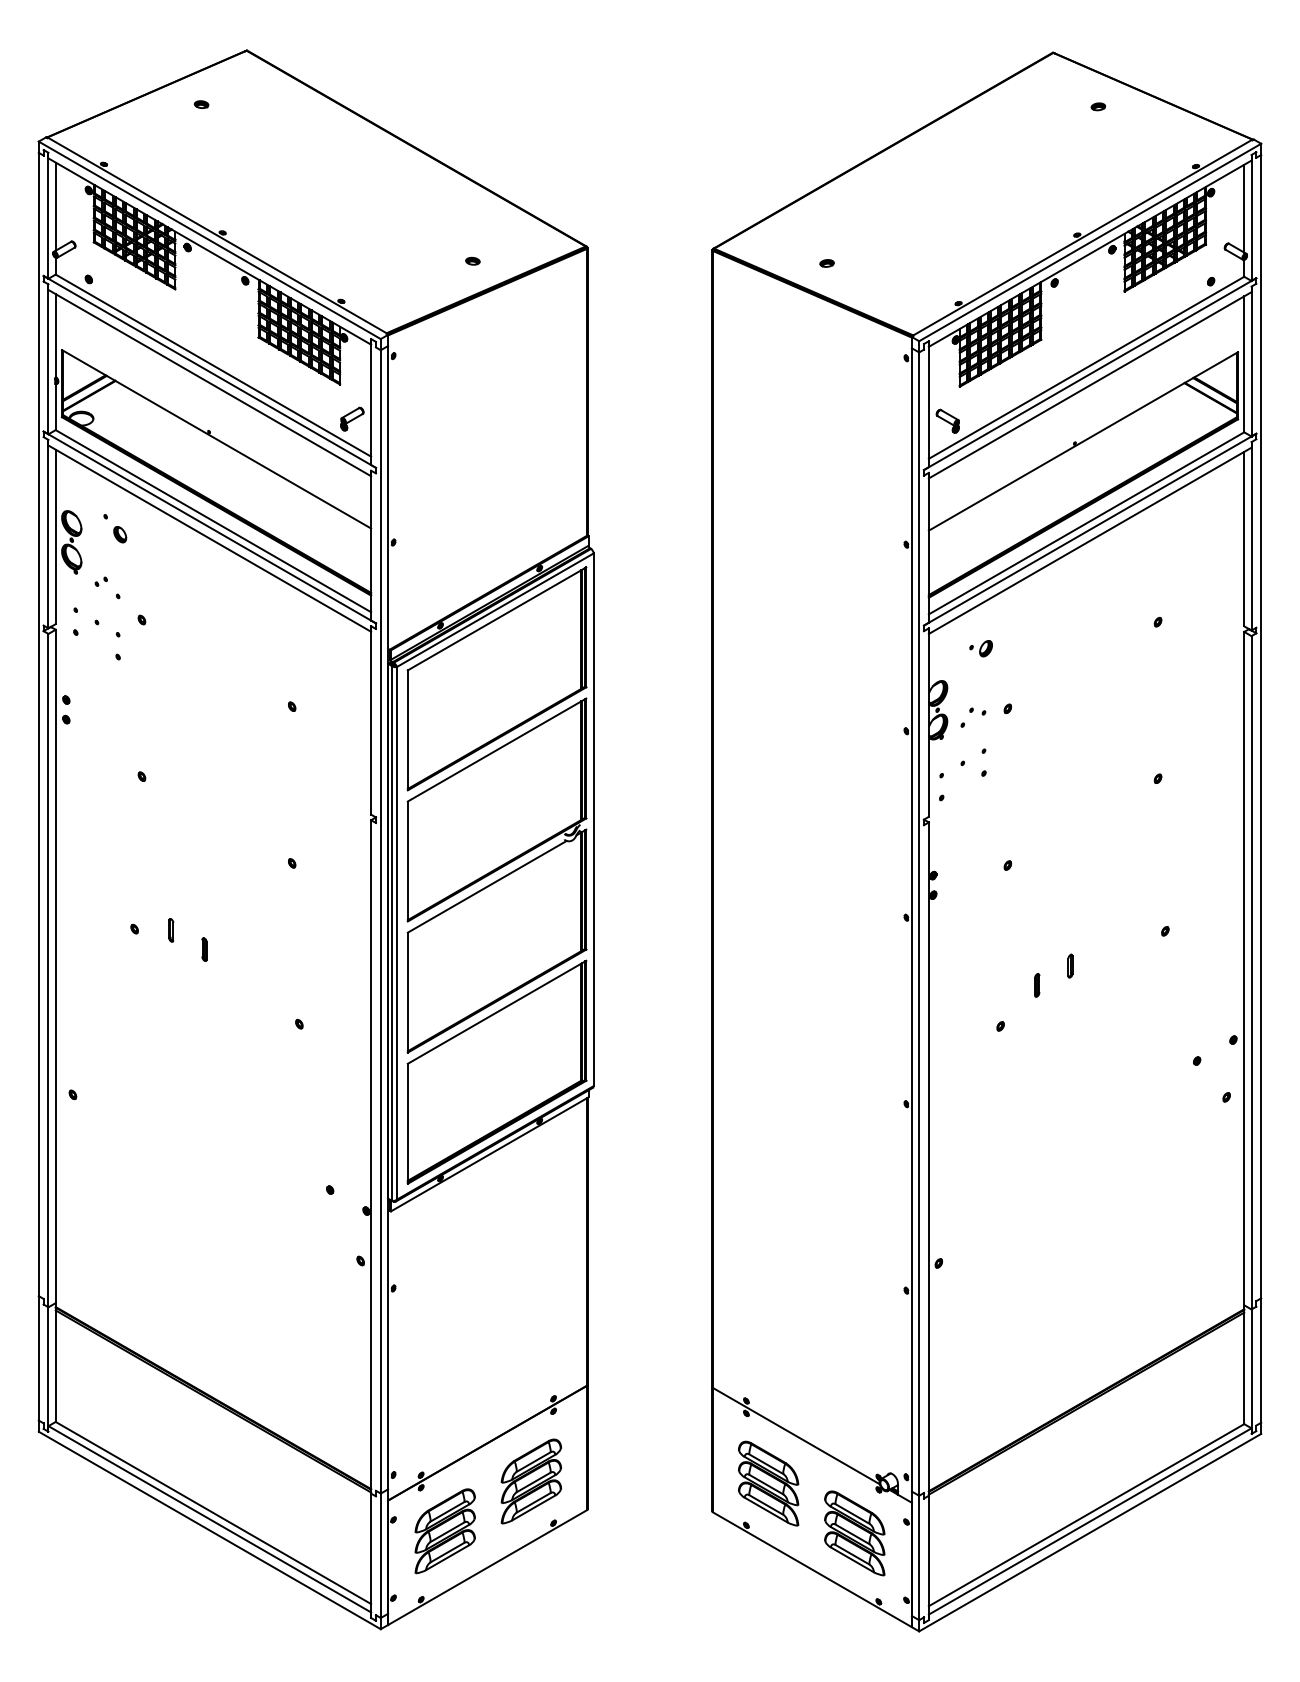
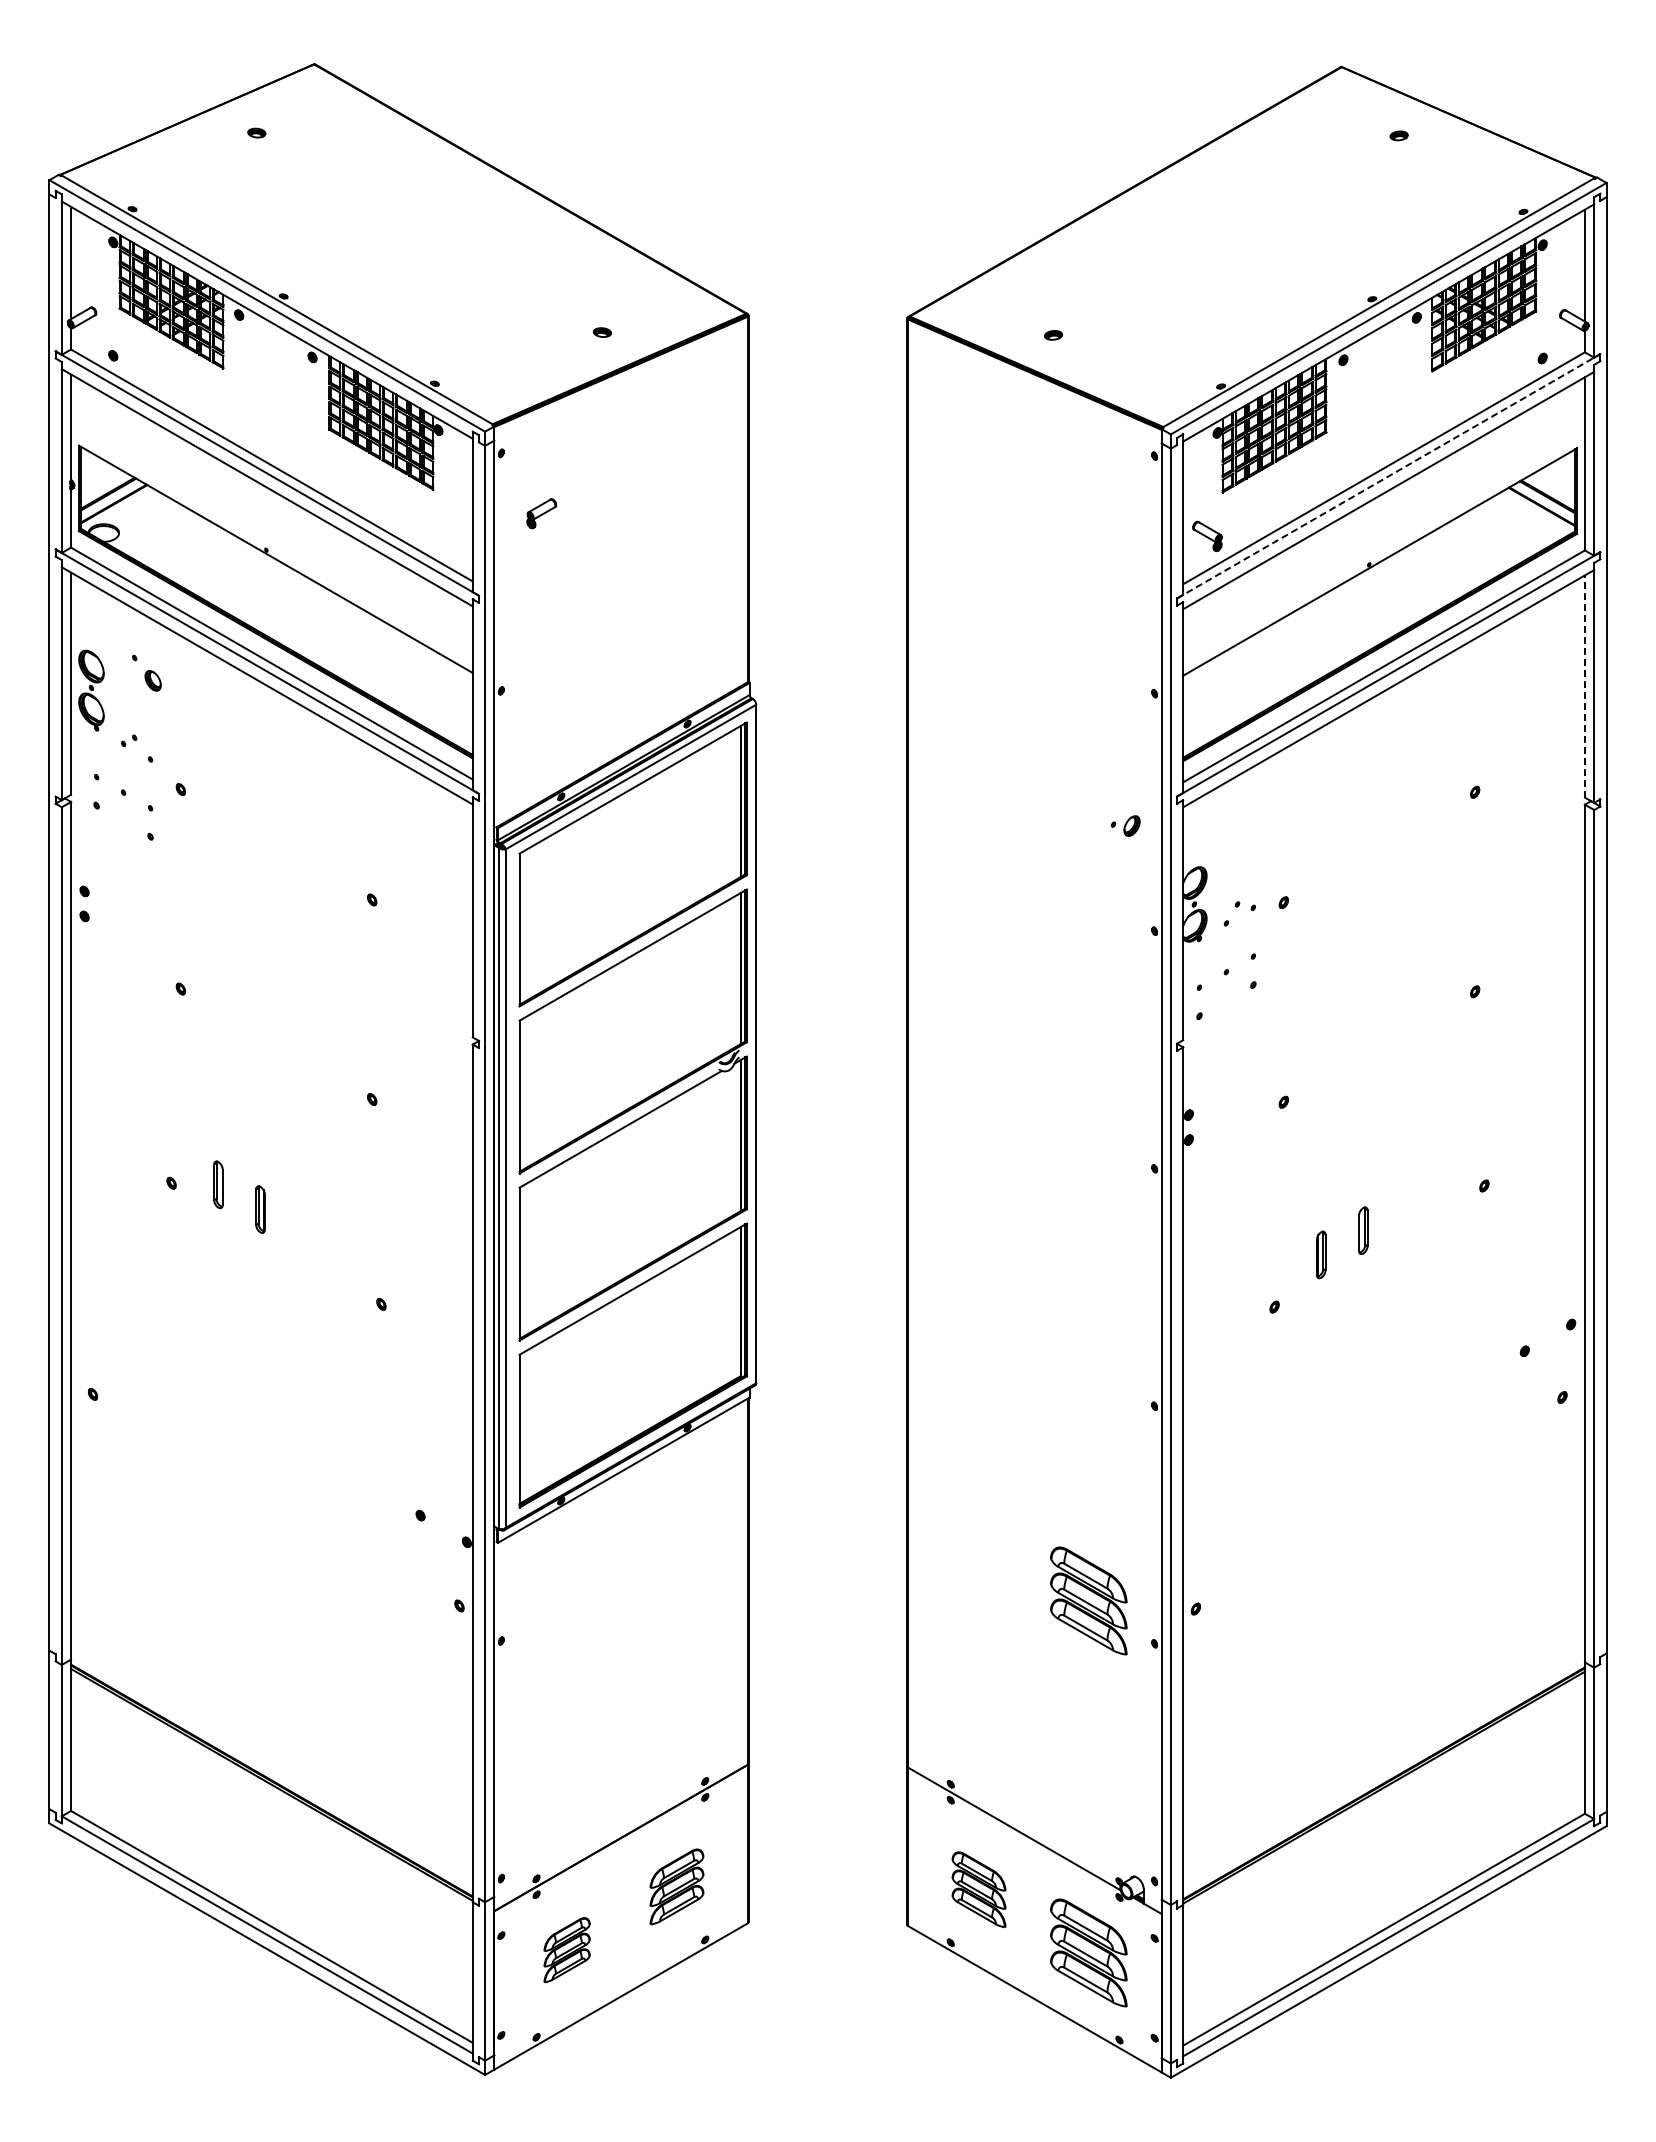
line: (1090, 374) -> (1389, 476), solid -> dashed
part: (352, 419) -> (541, 513), moved
line: (1243, 539) -> (1584, 686), solid -> dashed
part: (980, 648) -> (1125, 825), moved
part: (170, 930) -> (217, 1184), size x1.6
part: (204, 948) -> (260, 1208), size x1.6
part: (1070, 965) -> (1363, 1229), size x1.6
part: (1036, 985) -> (1320, 1254), size x1.6
part: (854, 1256) -> (1088, 1600), added
part: (531, 1481) -> (676, 1886), size x0.7
part: (768, 1483) -> (978, 1889), size x0.7
part: (444, 1530) -> (566, 1949), size x0.6

